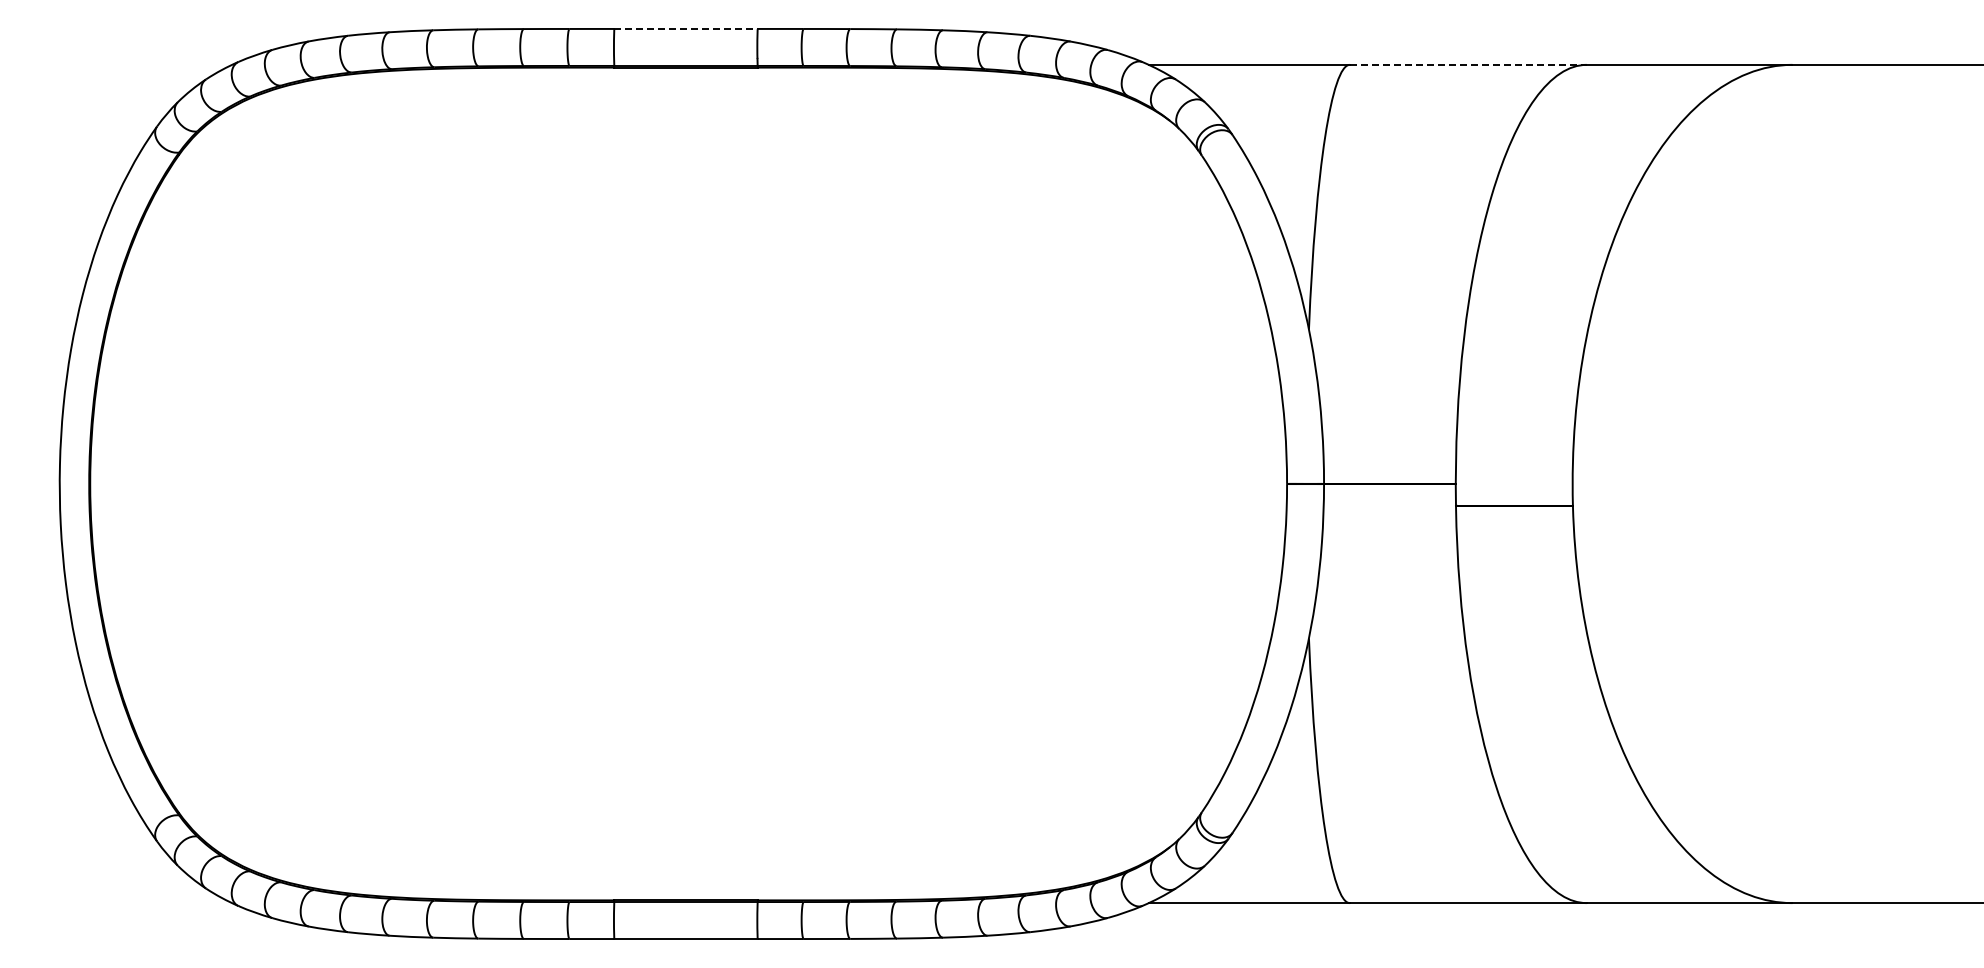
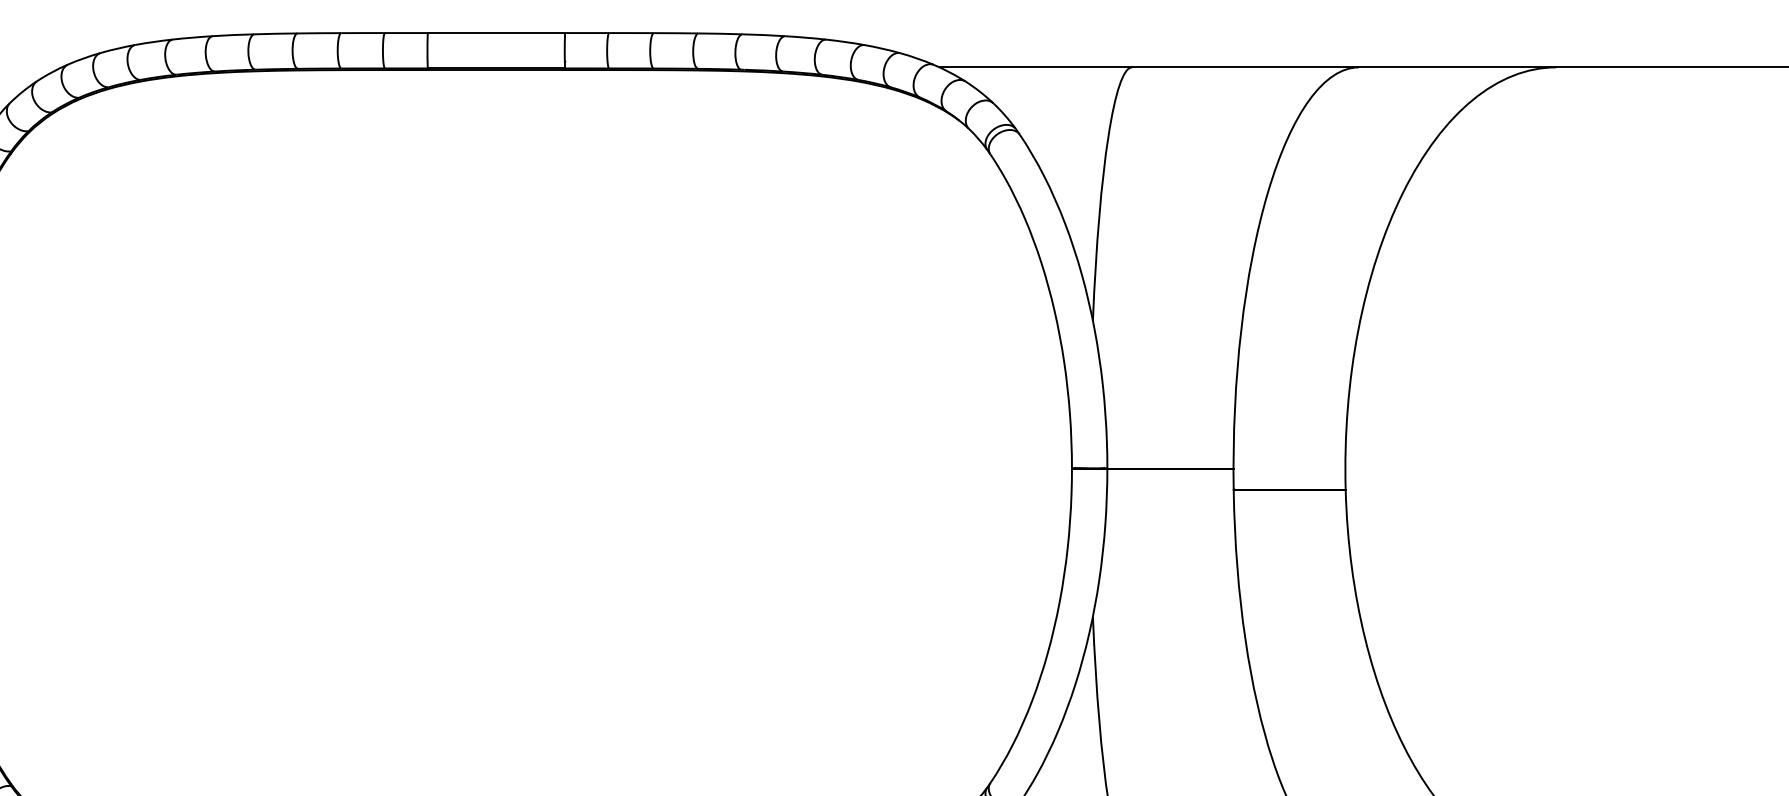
line: (686, 28) -> (496, 32), dashed -> solid
line: (1468, 64) -> (1245, 67), dashed -> solid

